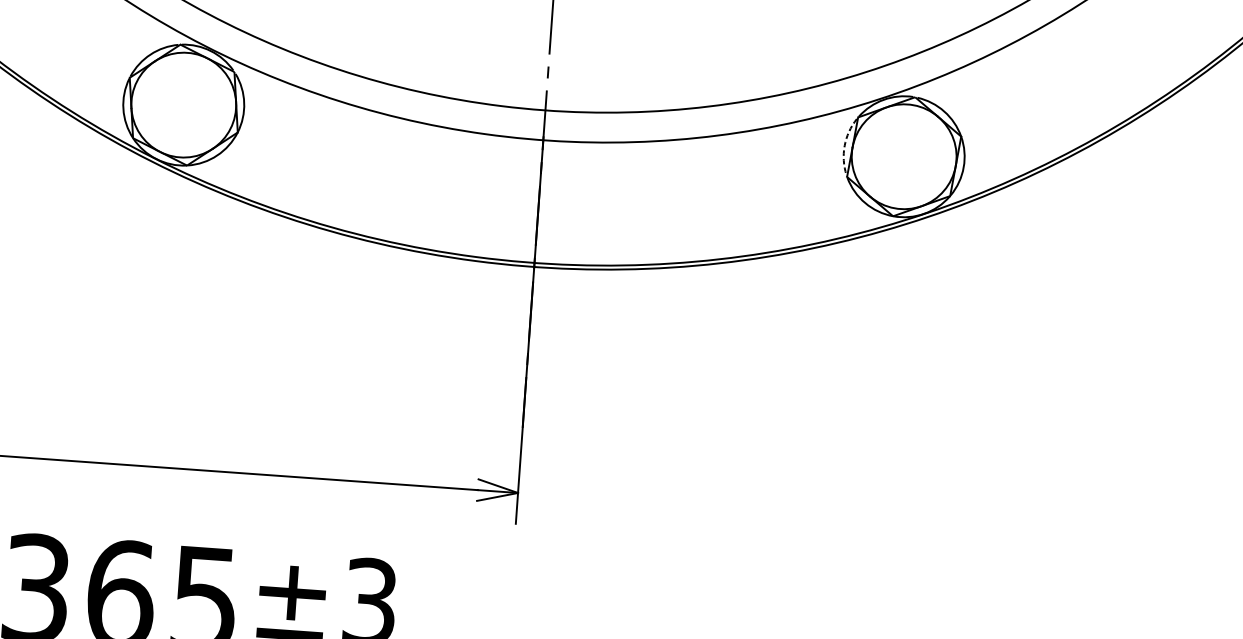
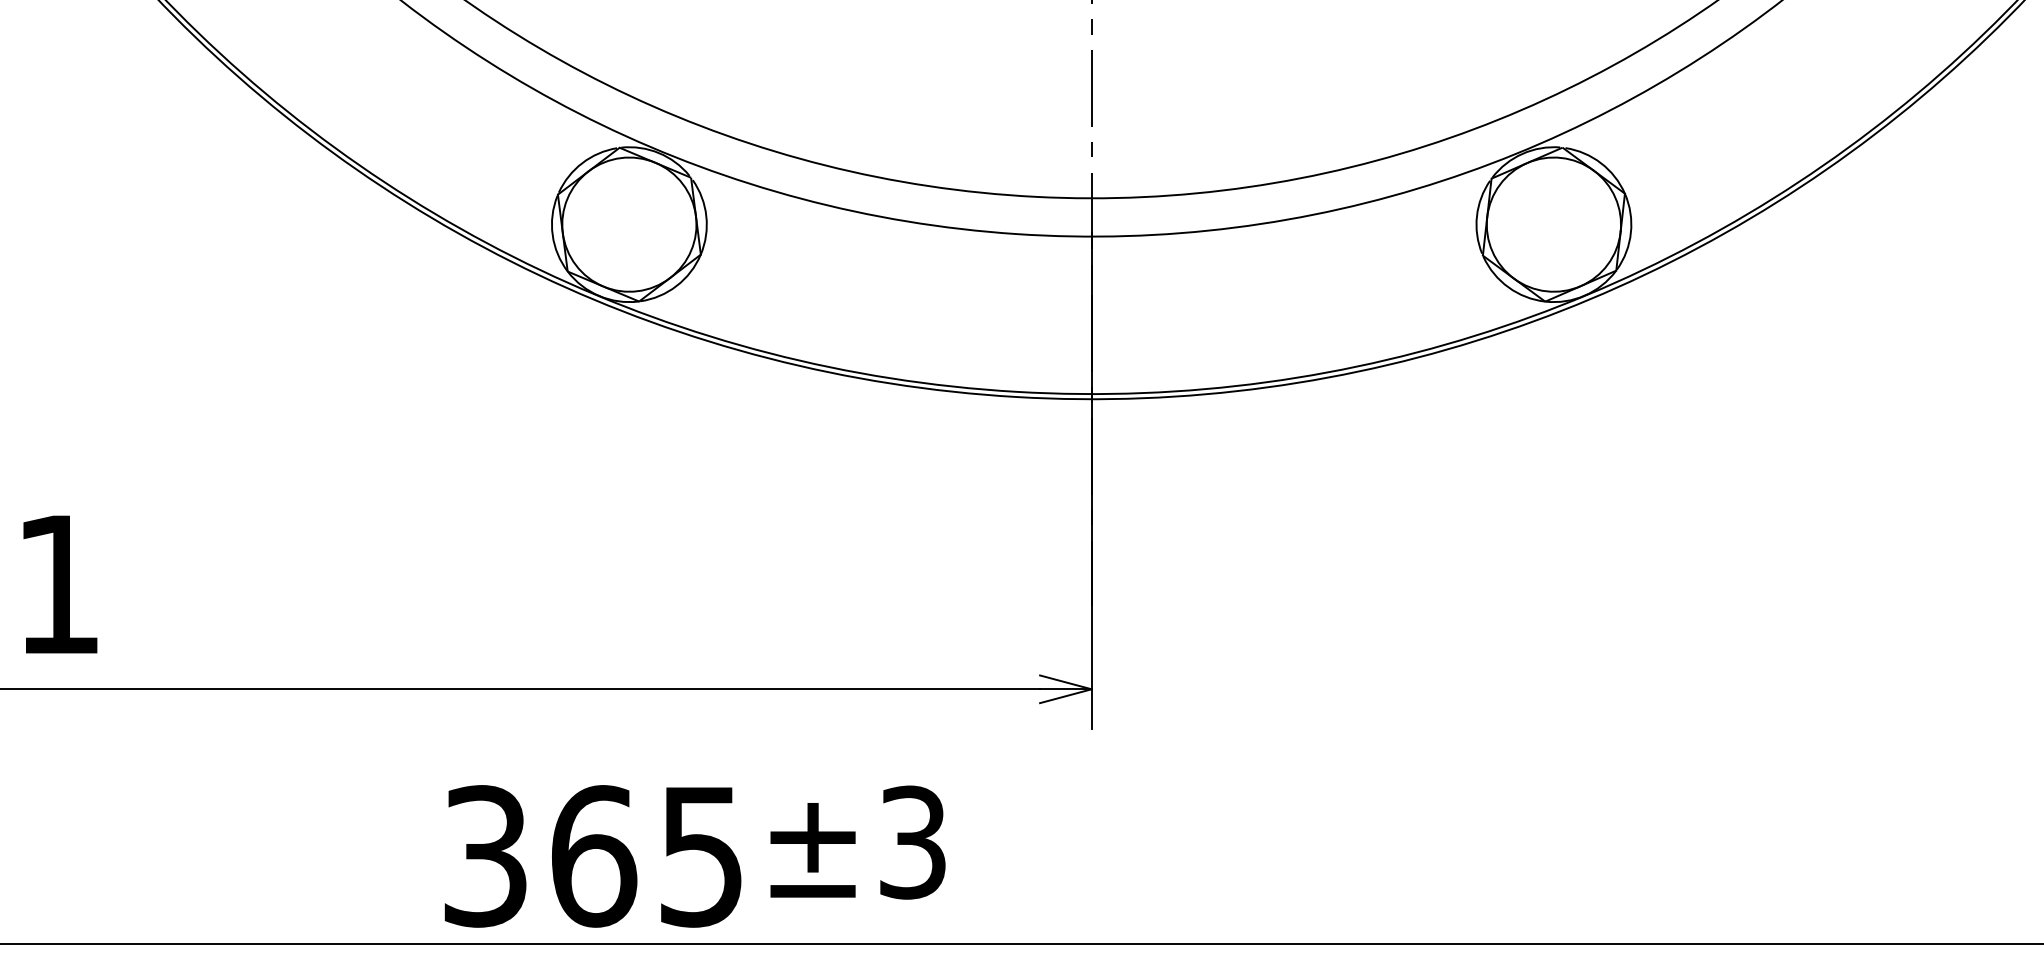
arc: (844, 146) -> (1476, 216), dashed -> solid

